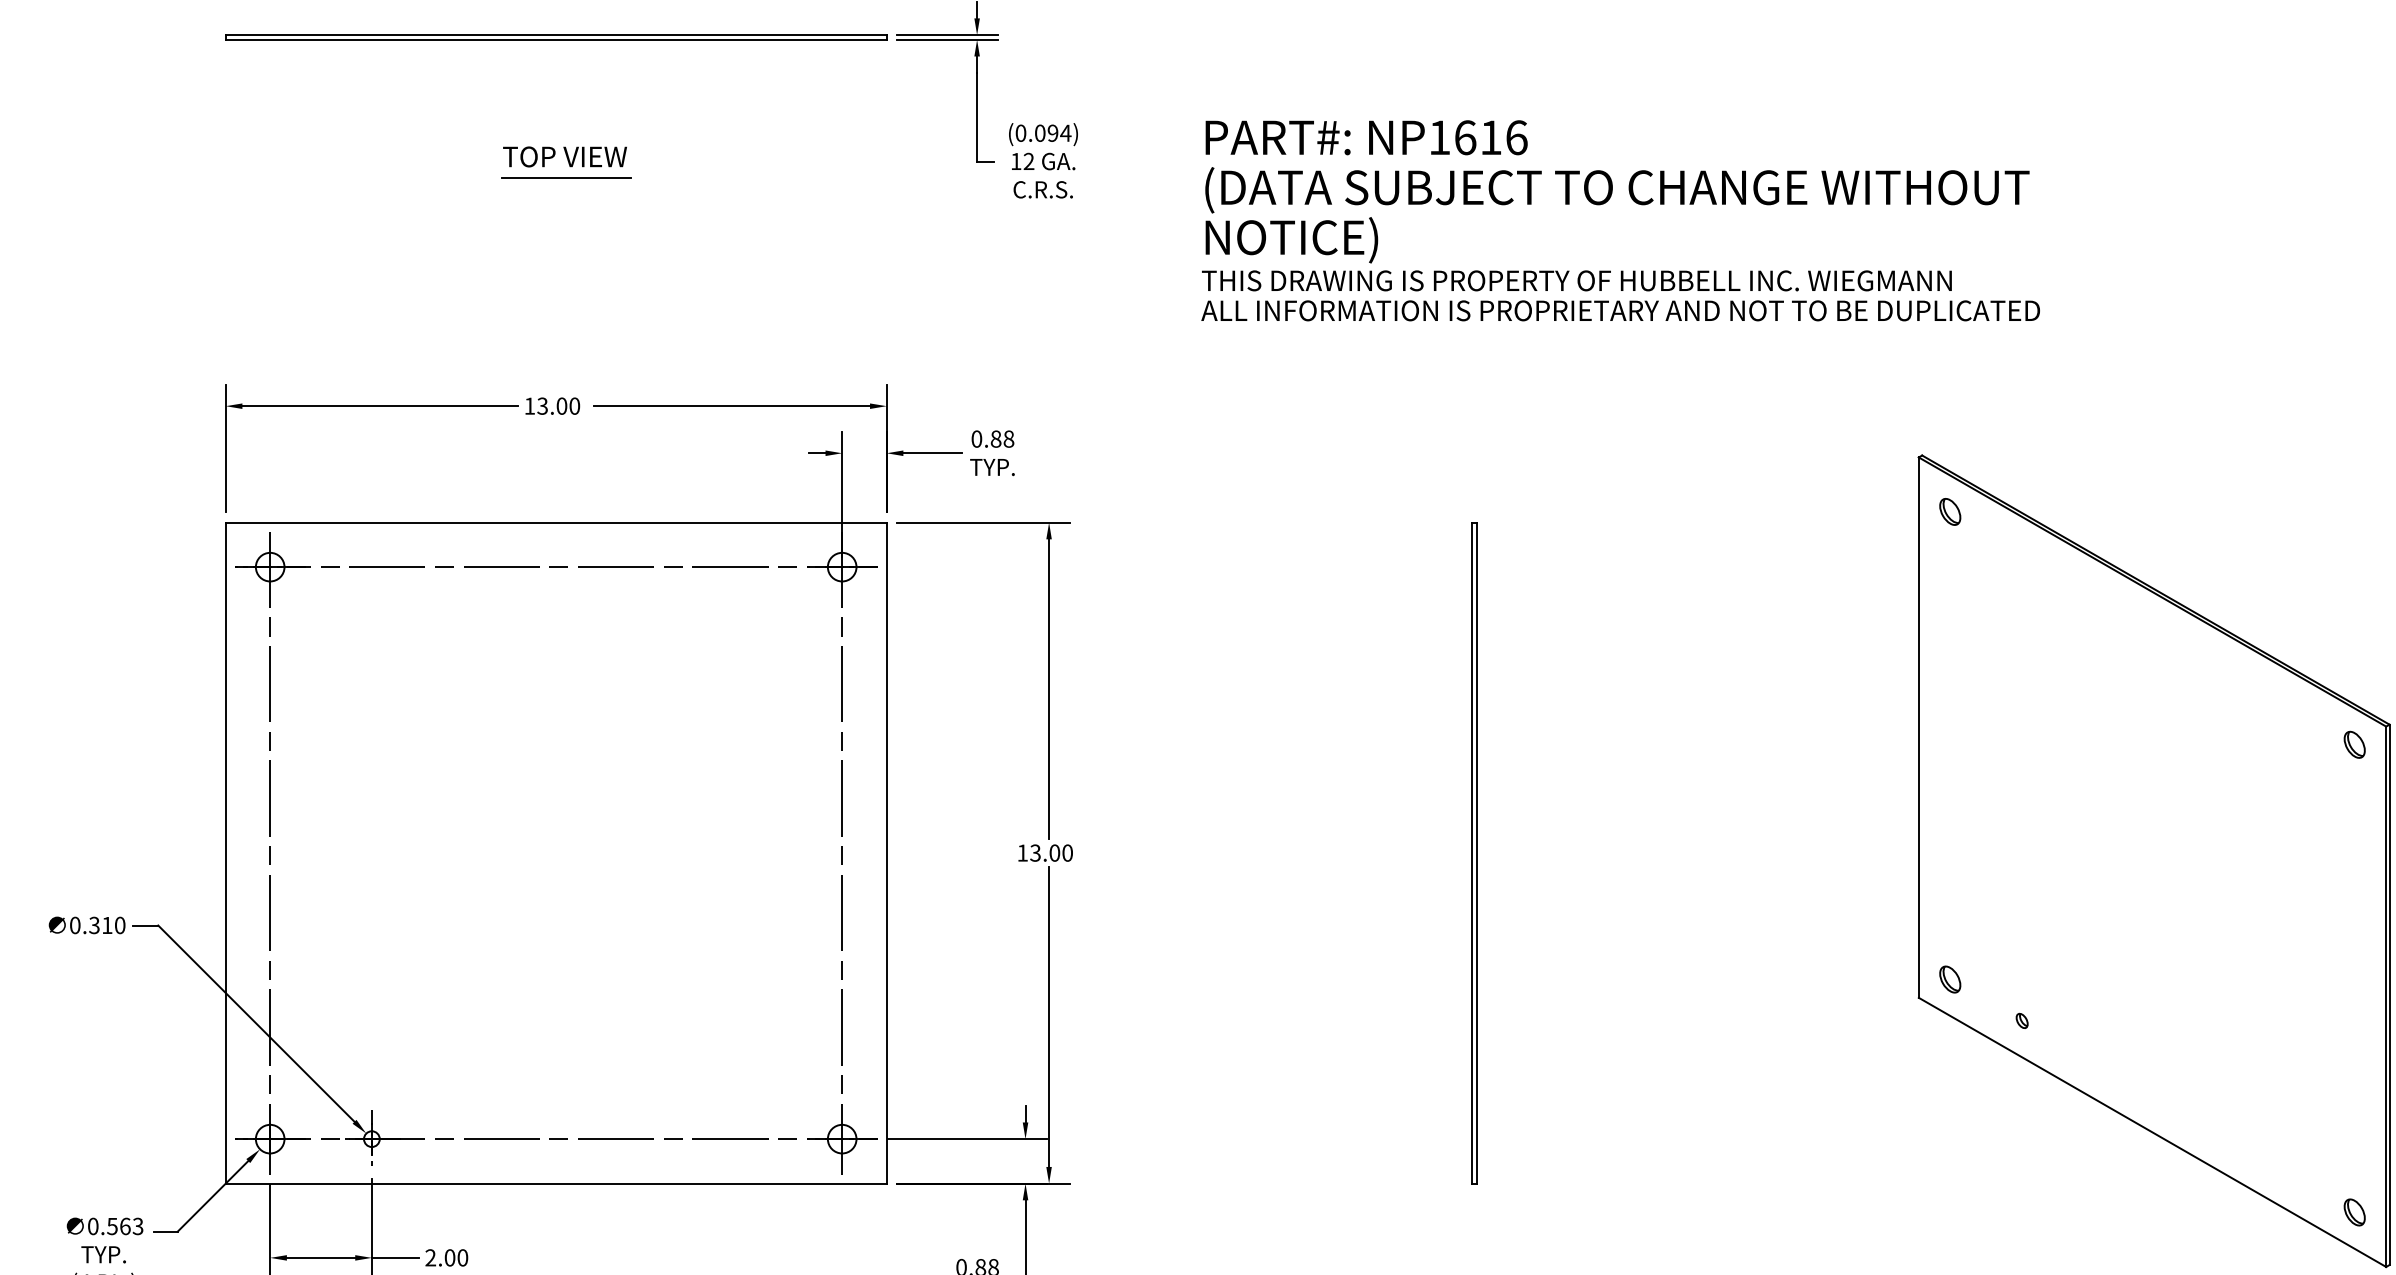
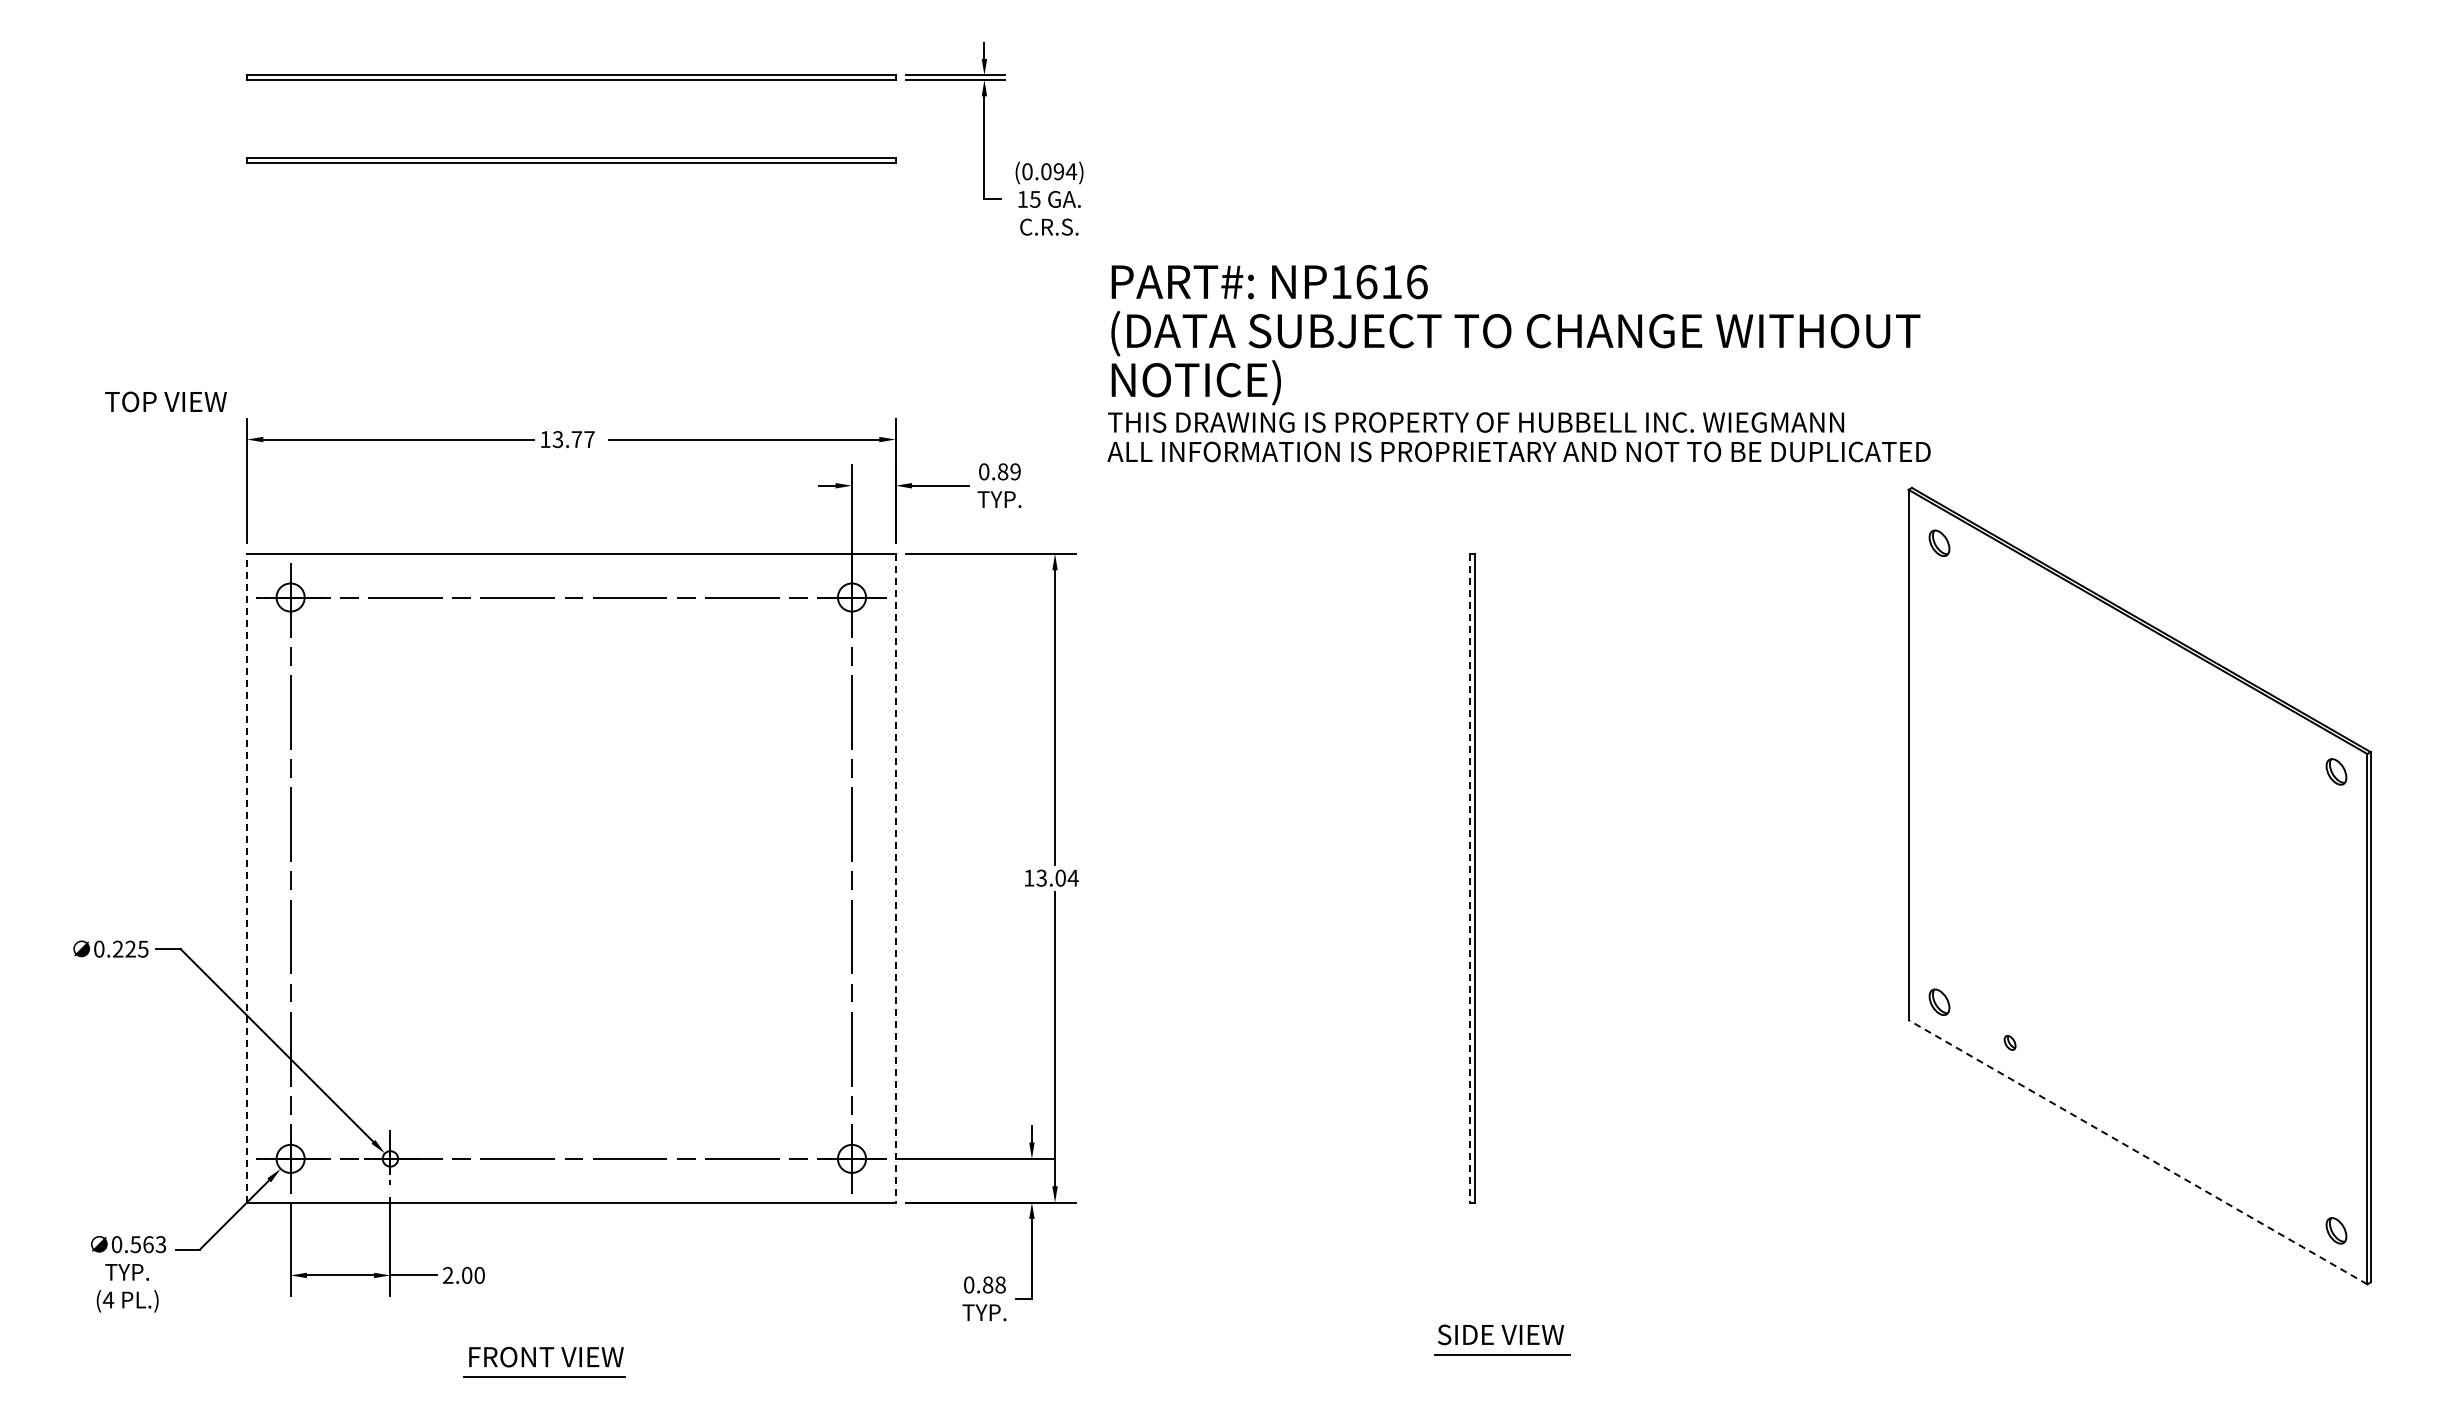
part: (556, 121) -> (571, 160), added
text: (564, 156) -> (165, 401), moved
text: (1029, 160) -> (1035, 198), 12 -> 15
line: (566, 177) -> (581, 215), removed
text: (1620, 220) -> (1518, 363), moved
text: (567, 406) -> (582, 439), 13.00 -> 13.77
text: (1008, 438) -> (1015, 471), 0.88 -> 0.89
line: (225, 852) -> (246, 877), solid -> dashed
text: (1066, 852) -> (1072, 877), 13.00 -> 13.04
line: (886, 853) -> (895, 878), solid -> dashed
line: (1472, 853) -> (1470, 878), solid -> dashed
text: (107, 924) -> (130, 948), 0.310 -> 0.225
line: (2153, 1132) -> (2138, 1152), solid -> dashed

